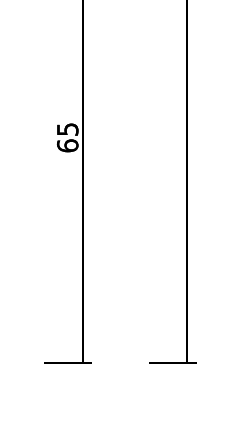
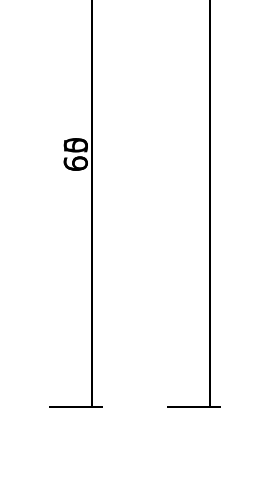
text: (67, 129) -> (75, 145), 65 -> 60

